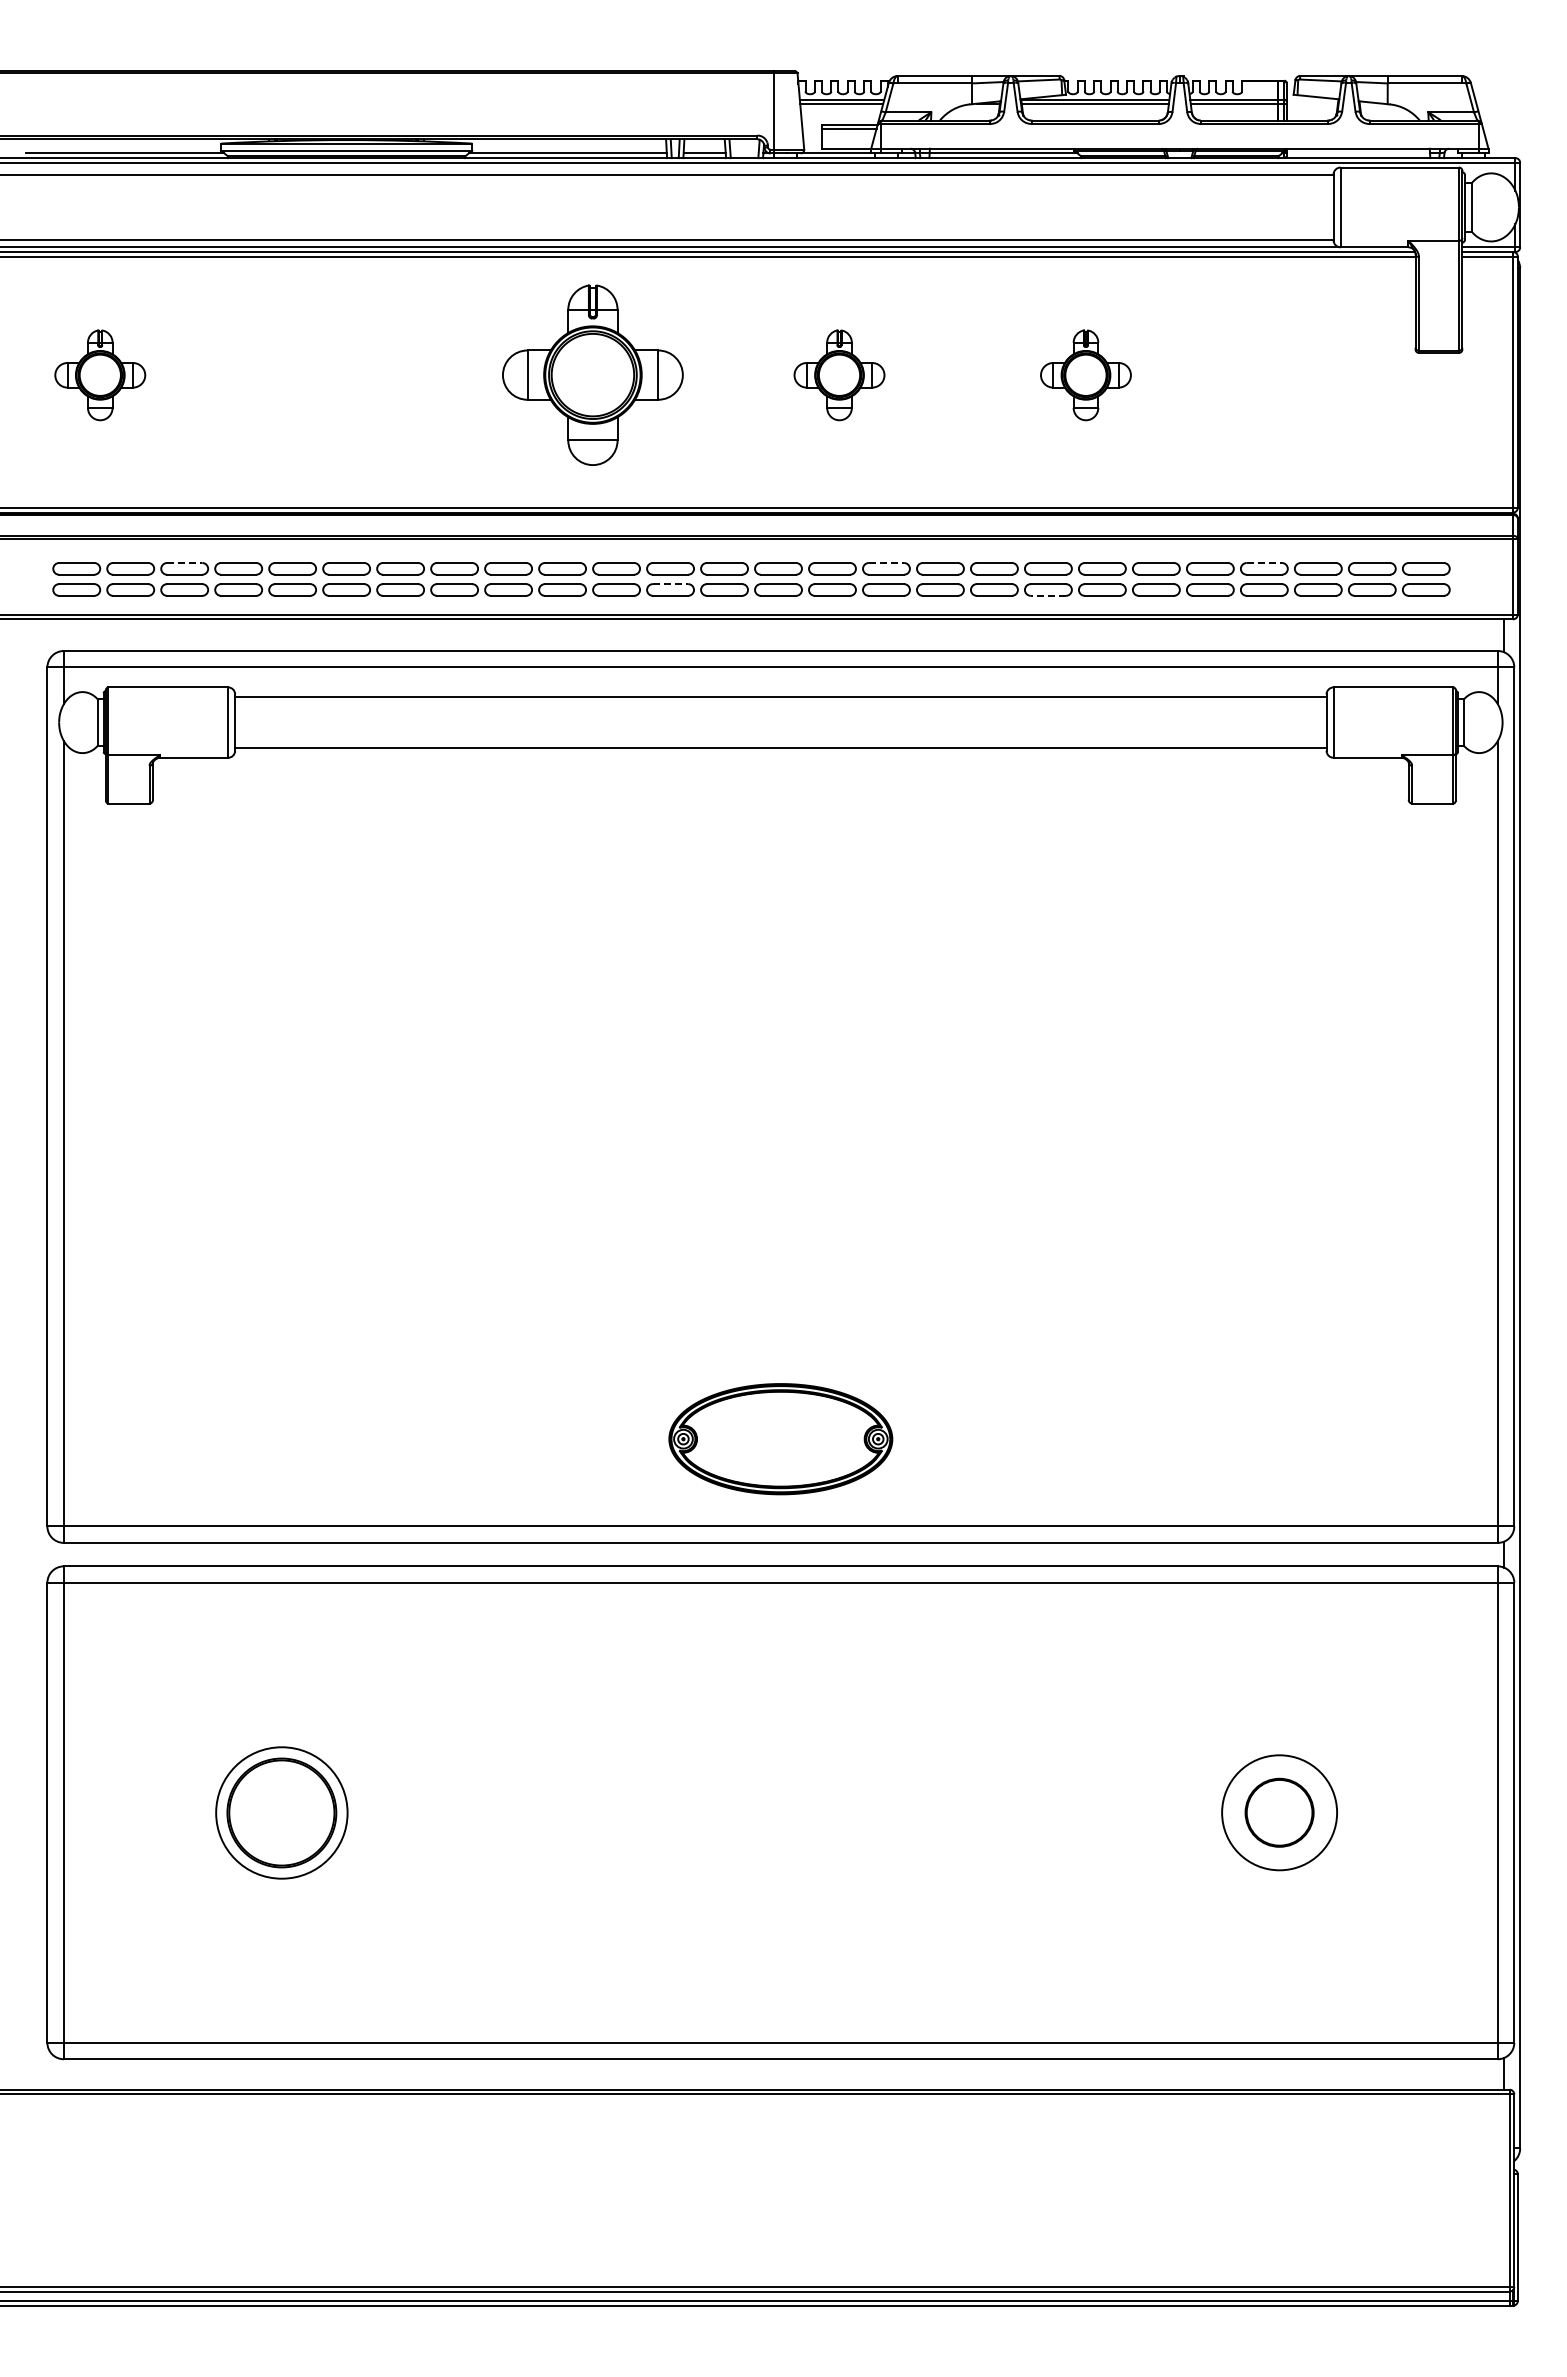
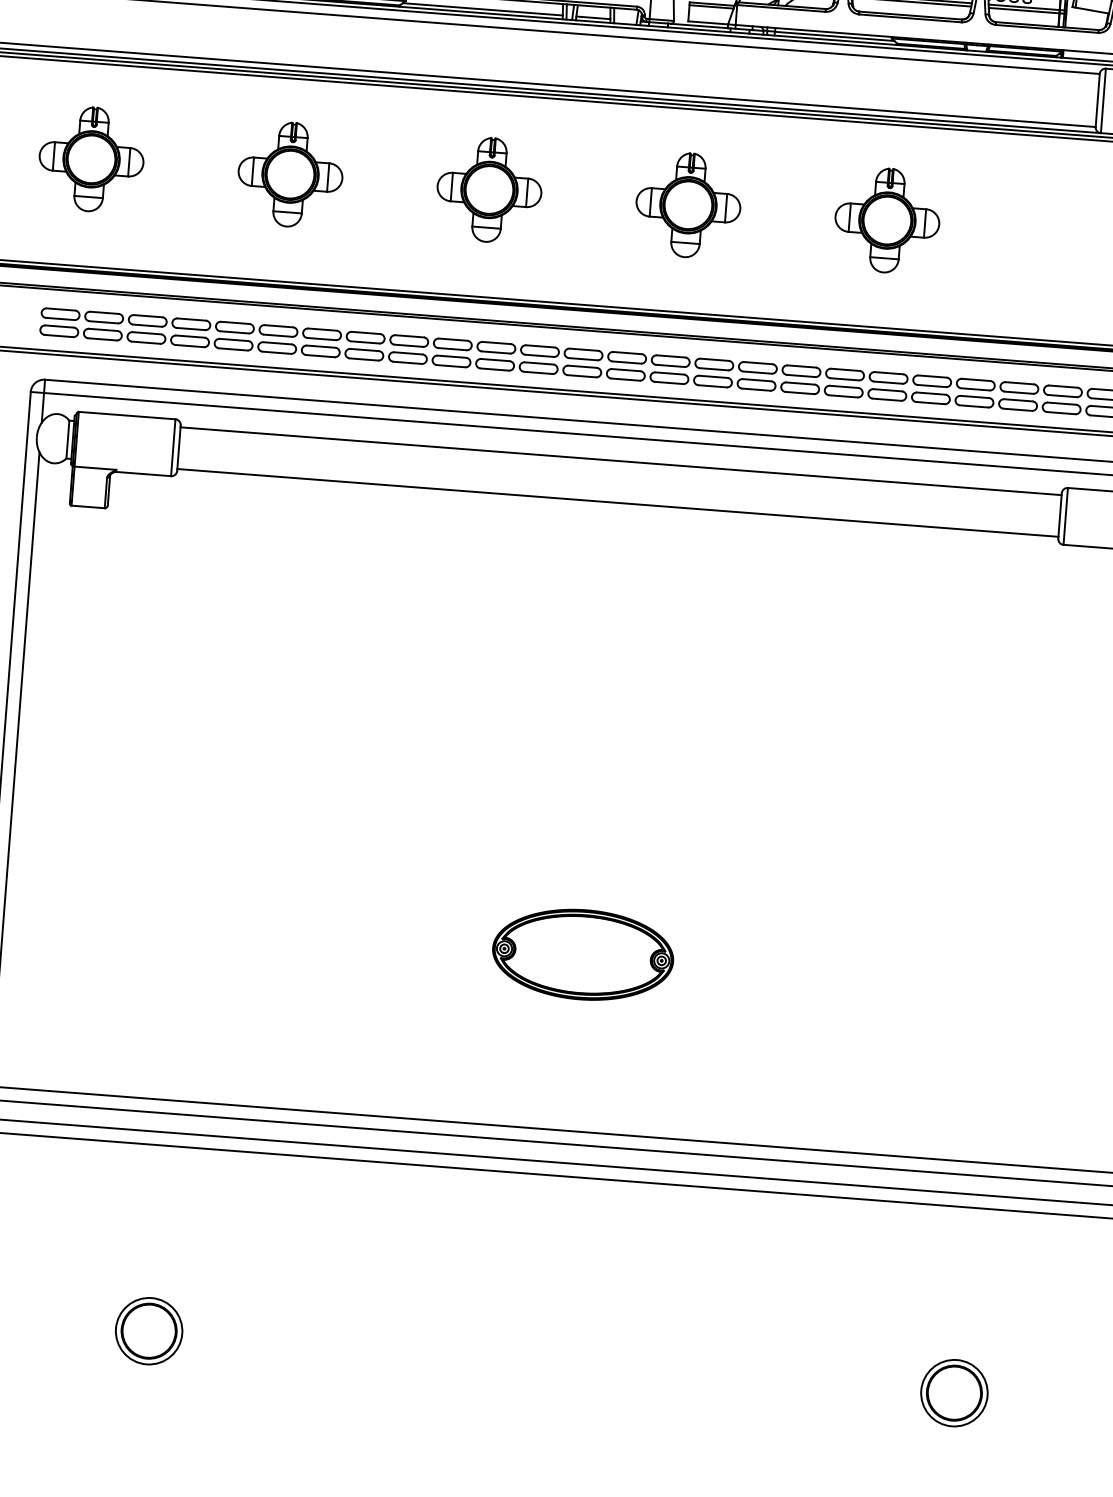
part: (100, 375) -> (91, 159), size x1.43
part: (346, 375) -> (290, 174), added
part: (593, 375) -> (489, 190), size x0.71
part: (839, 375) -> (688, 205), size x1.43
part: (1085, 375) -> (887, 220), size x1.43
line: (184, 563) -> (147, 316), dashed -> solid
line: (886, 563) -> (714, 360), dashed -> solid
line: (1264, 563) -> (1019, 383), dashed -> solid
line: (670, 584) -> (538, 363), dashed -> solid
line: (1048, 595) -> (843, 396), dashed -> solid
part: (780, 1439) -> (582, 955), moved
part: (282, 1812) -> (149, 1331), size x0.62
circle: (1279, 1812) -> (954, 1392), size x0.71

